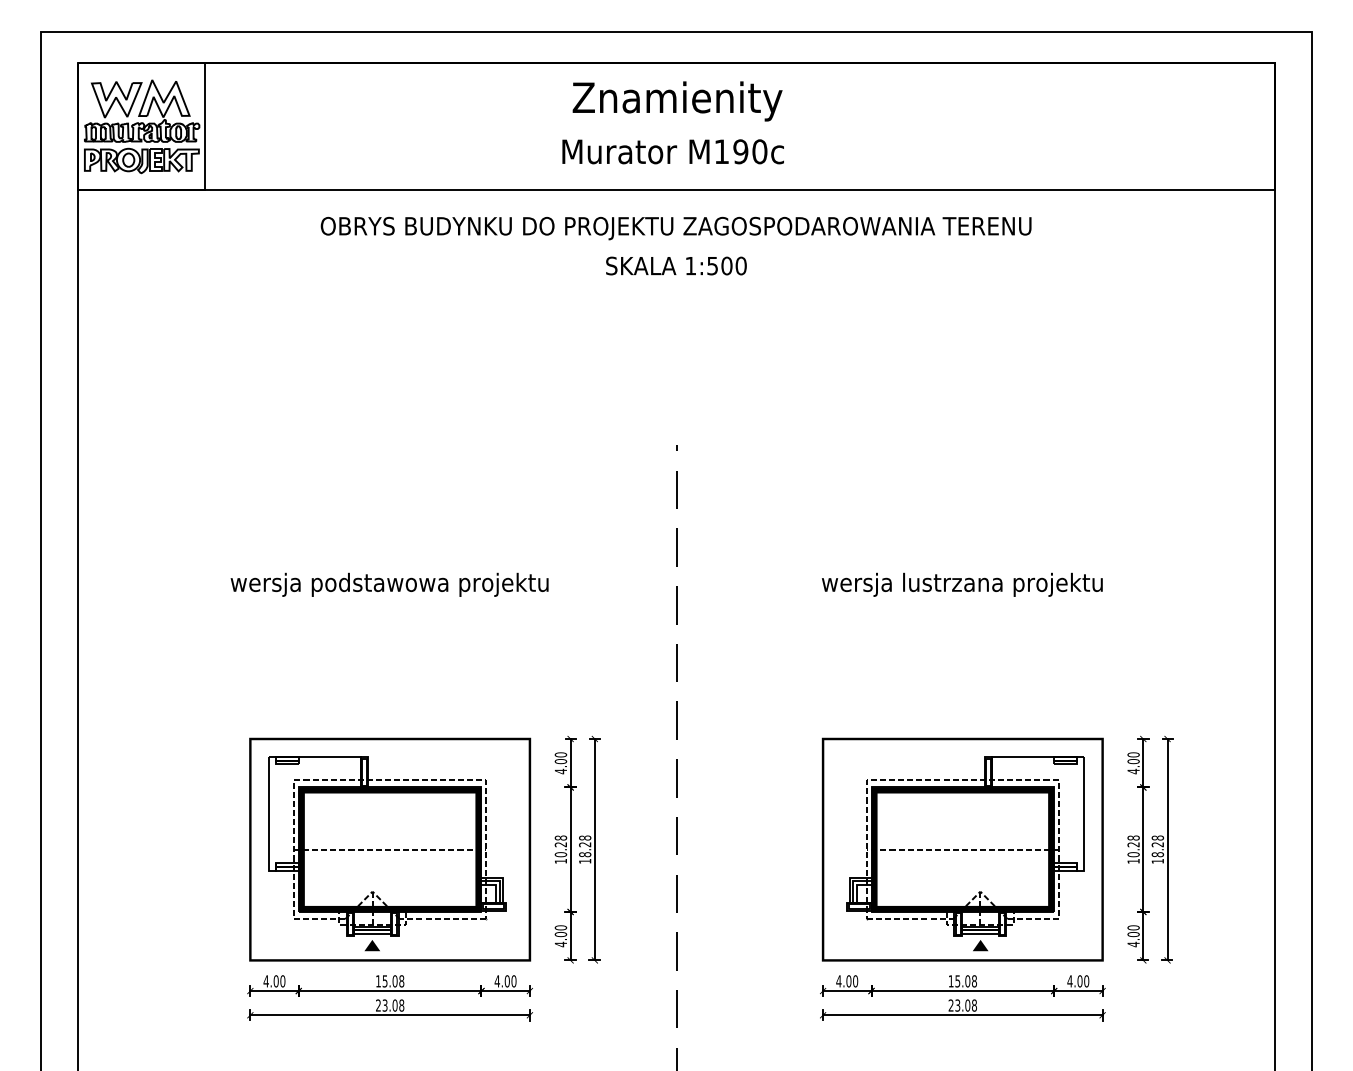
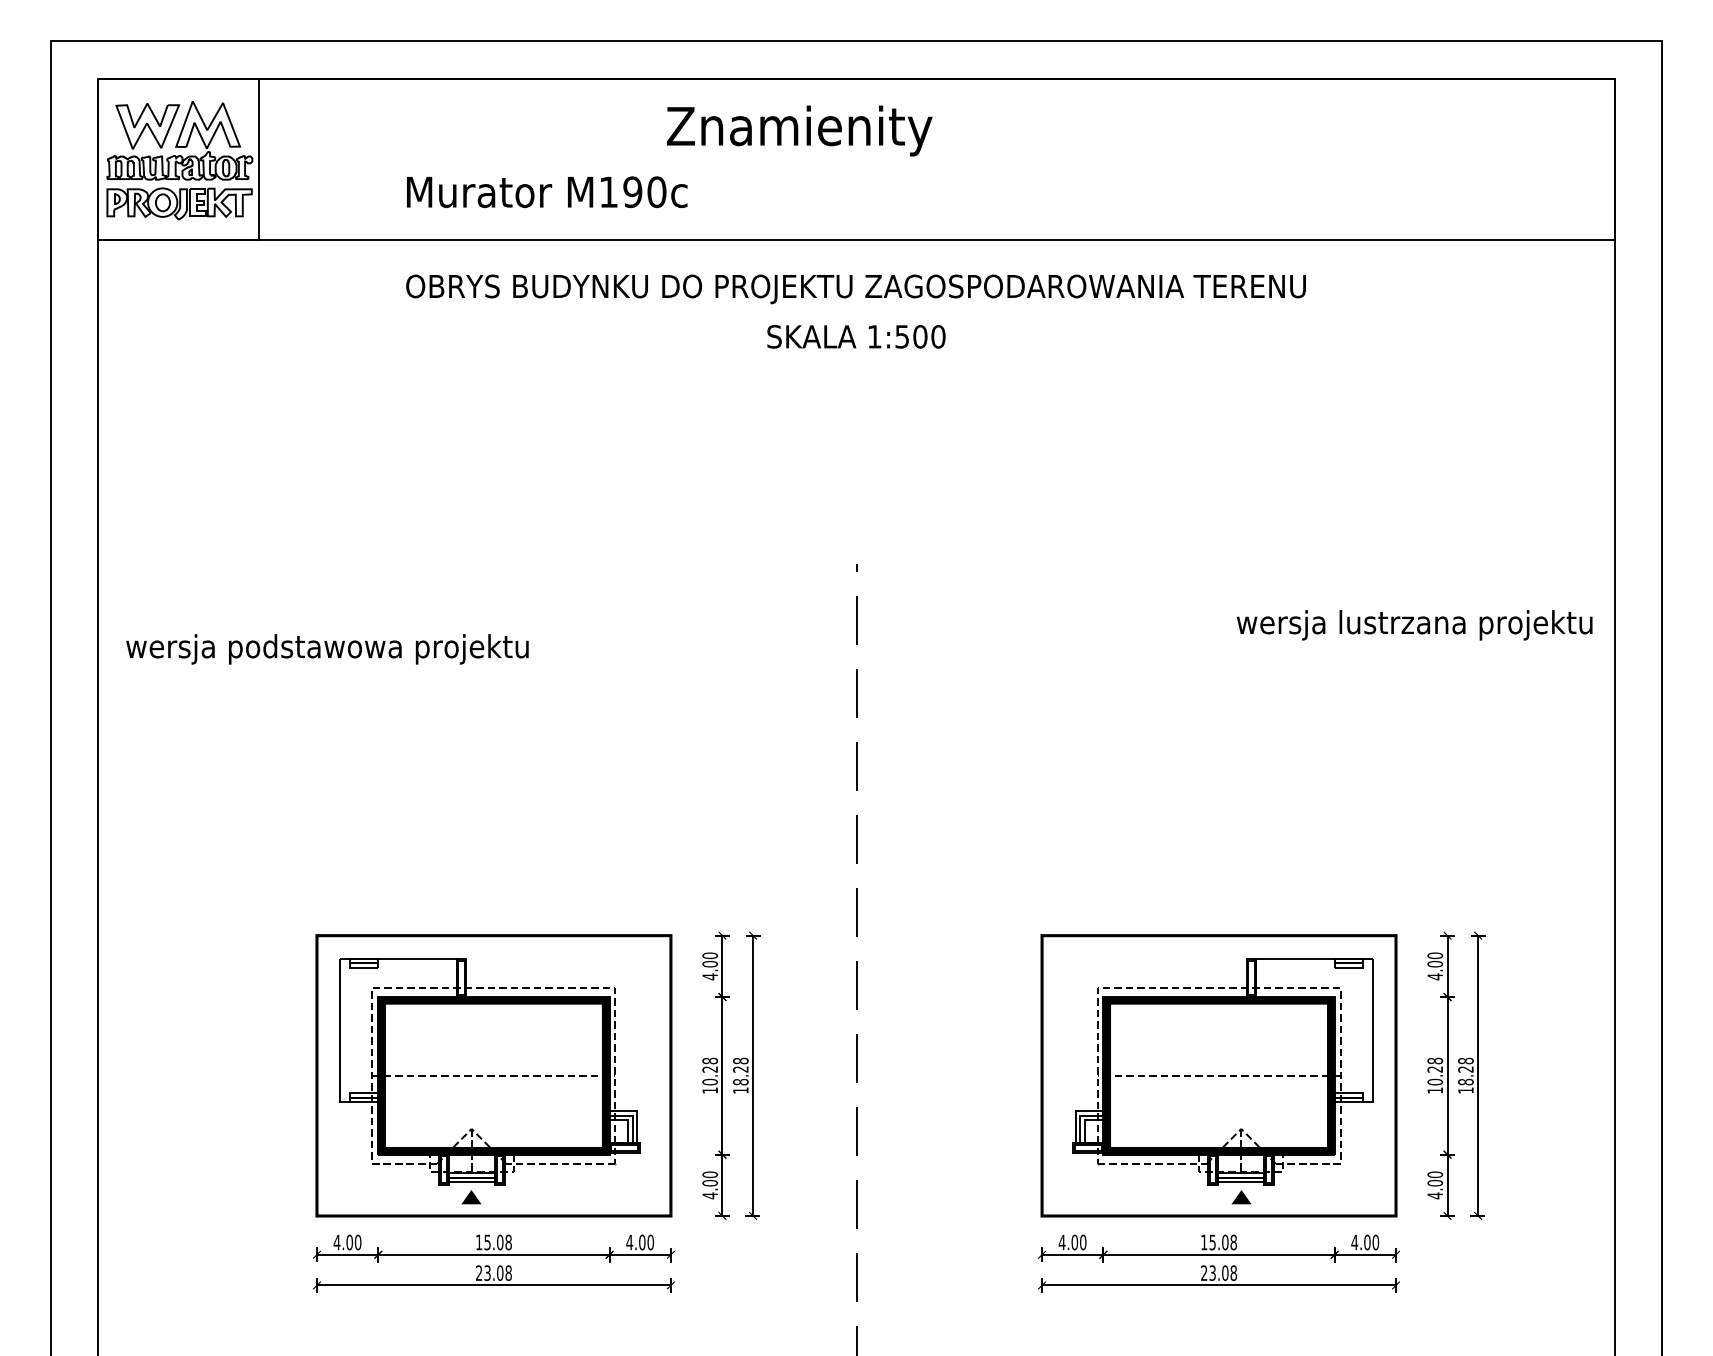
text: (677, 101) -> (799, 131), moved
text: (672, 151) -> (546, 191), moved
text: (389, 584) -> (327, 648), moved
text: (962, 584) -> (1414, 624), moved

